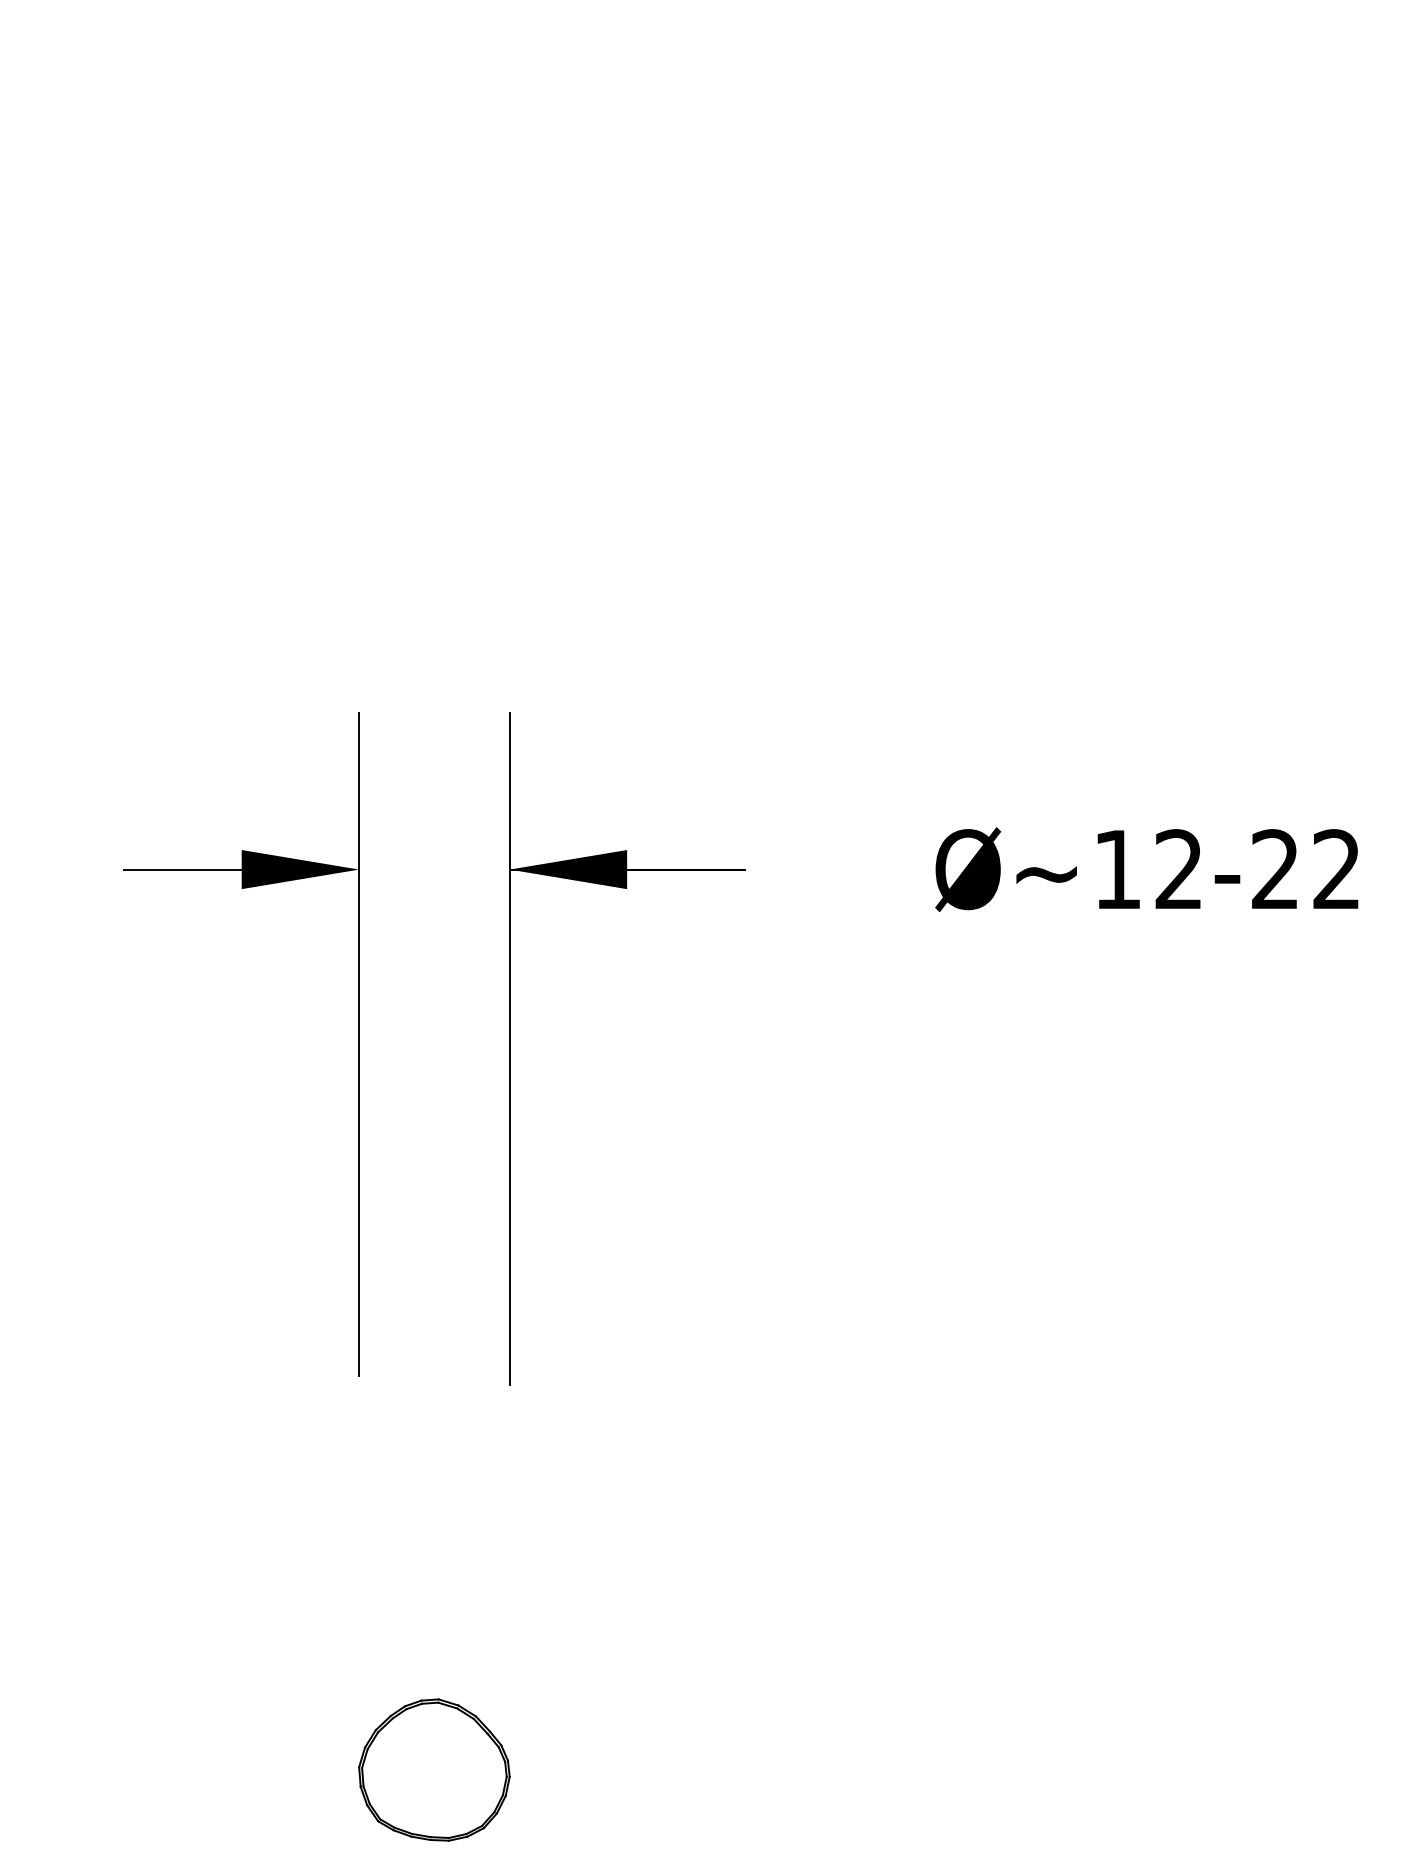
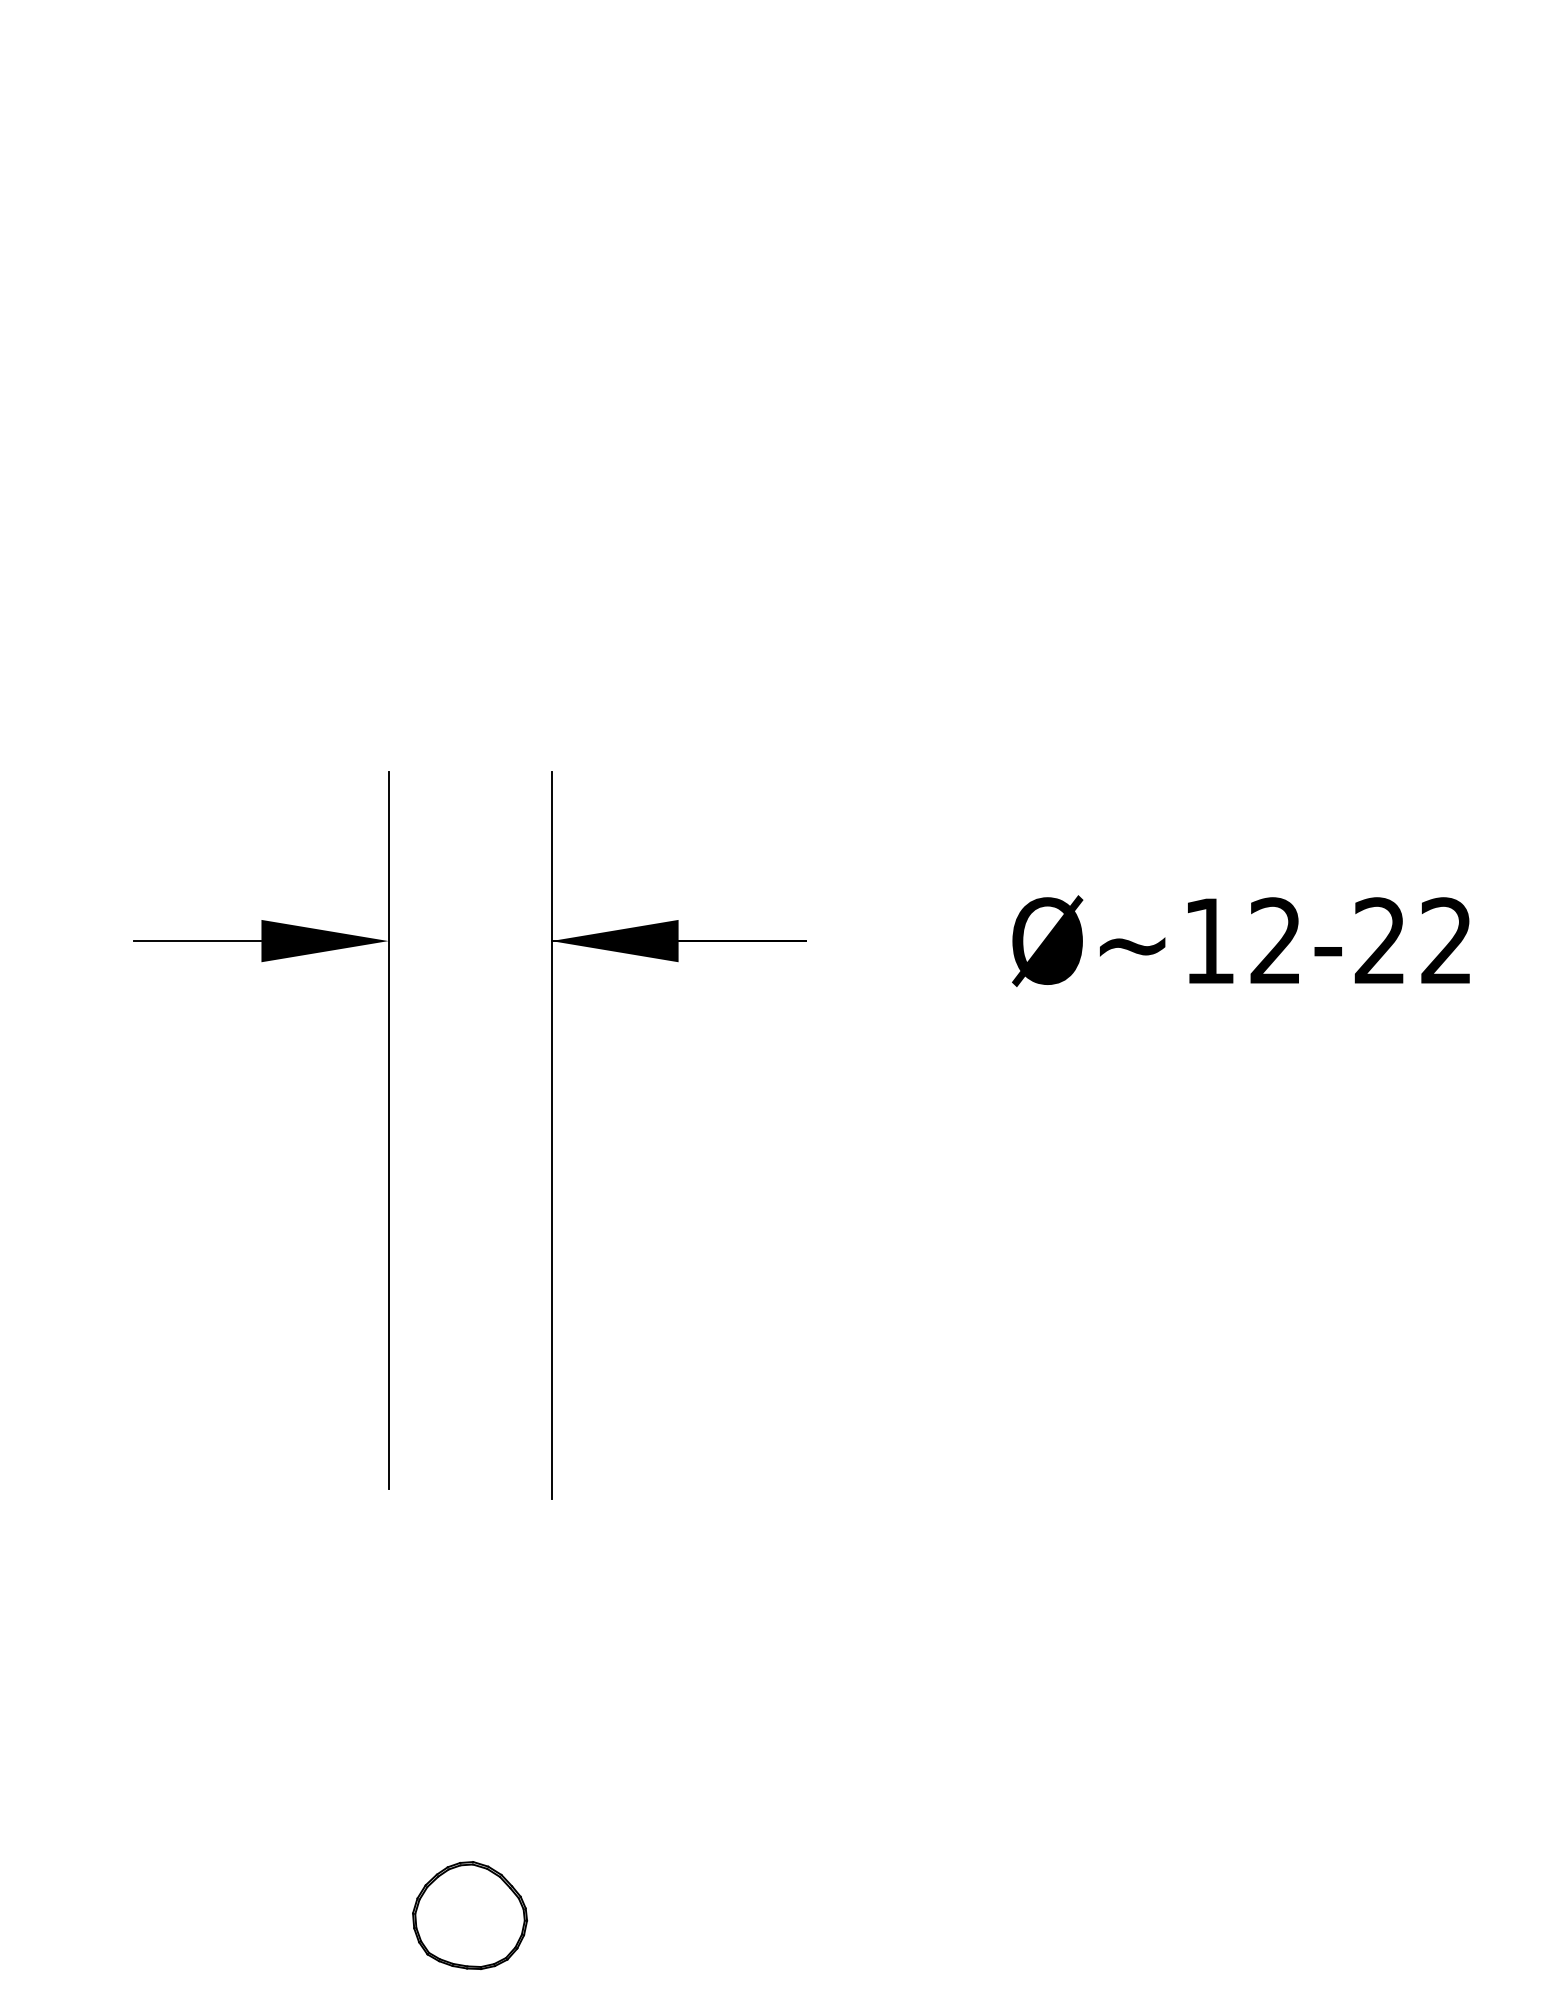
part: (434, 1769) -> (470, 1914), size x0.7

